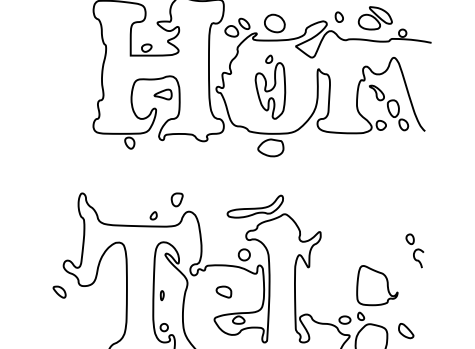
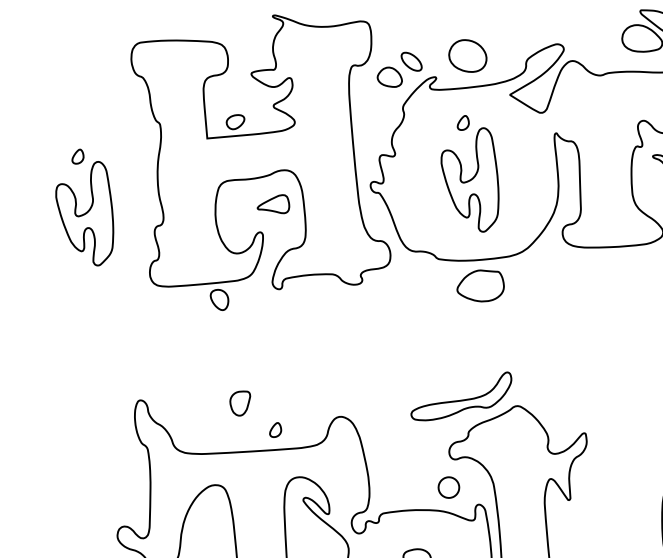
part: (338, 16) -> (584, 32), removed
part: (61, 86) -> (84, 206), added
part: (176, 199) -> (239, 402), moved

